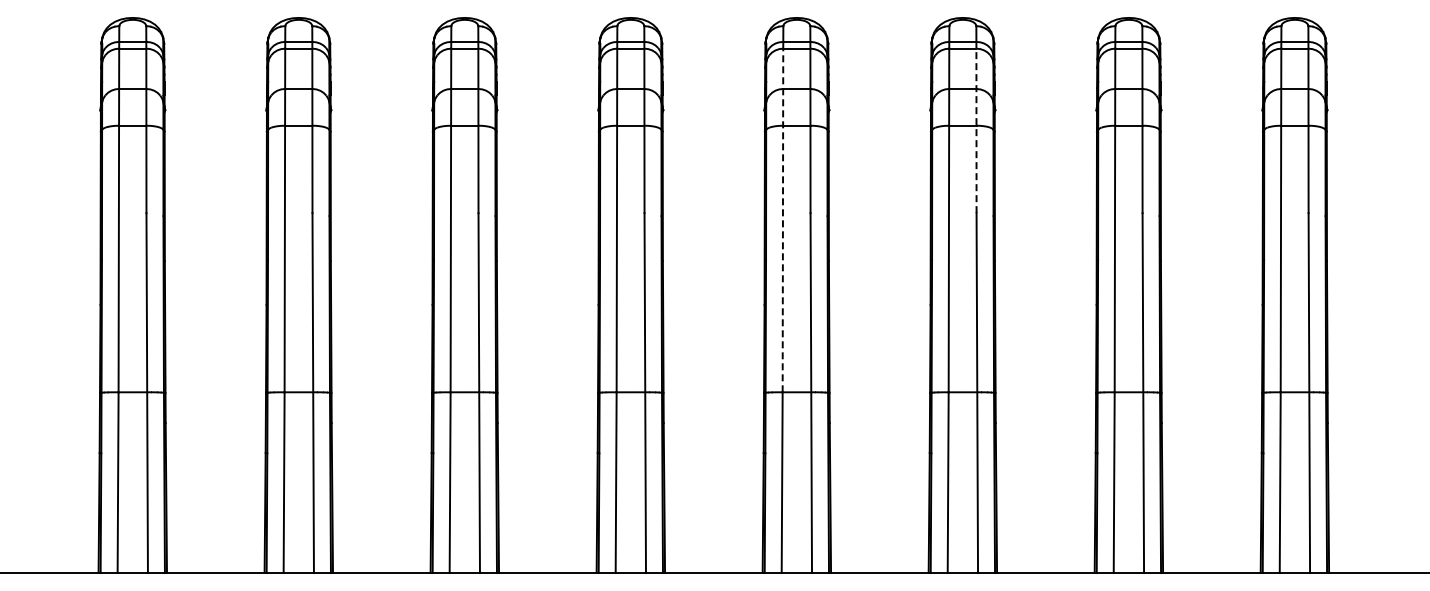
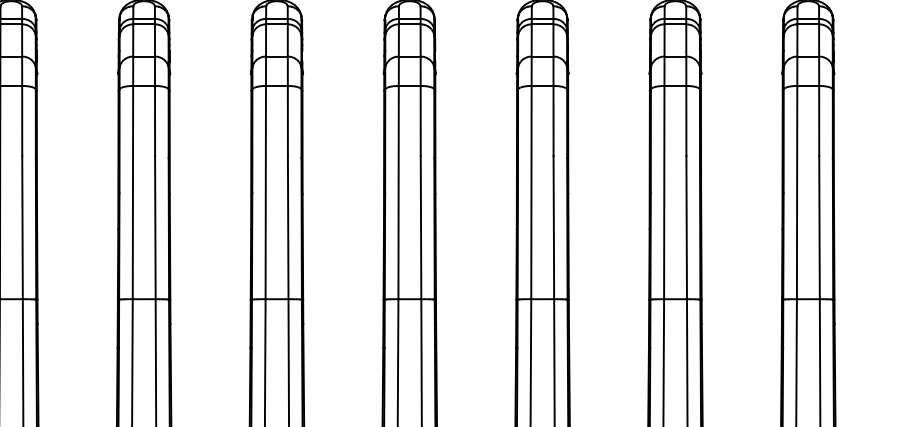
line: (976, 127) -> (553, 87), dashed -> solid
line: (782, 220) -> (398, 161), dashed -> solid

